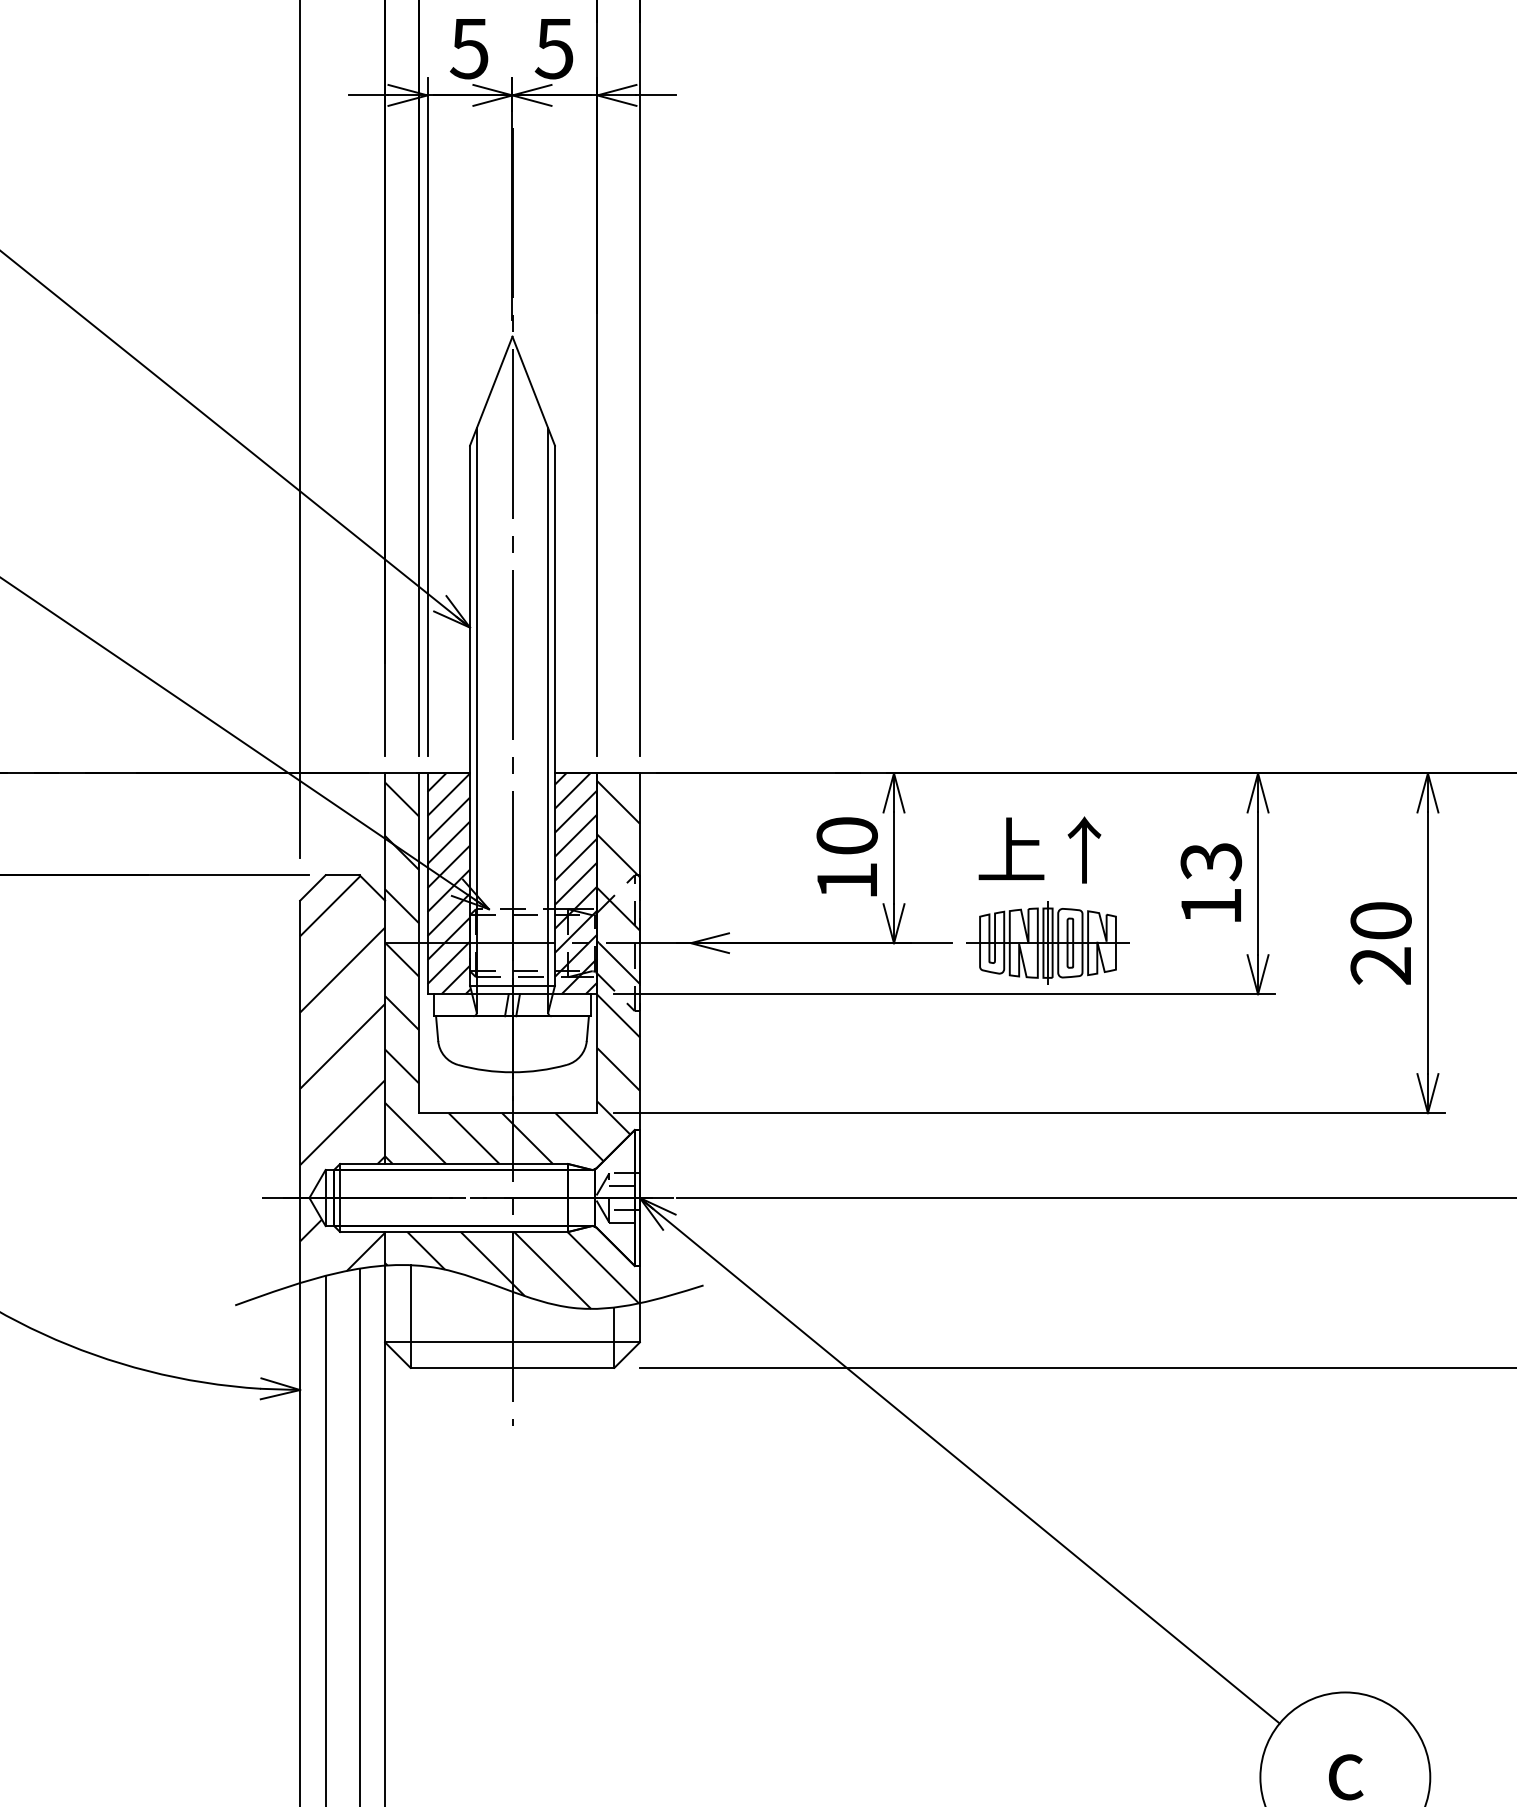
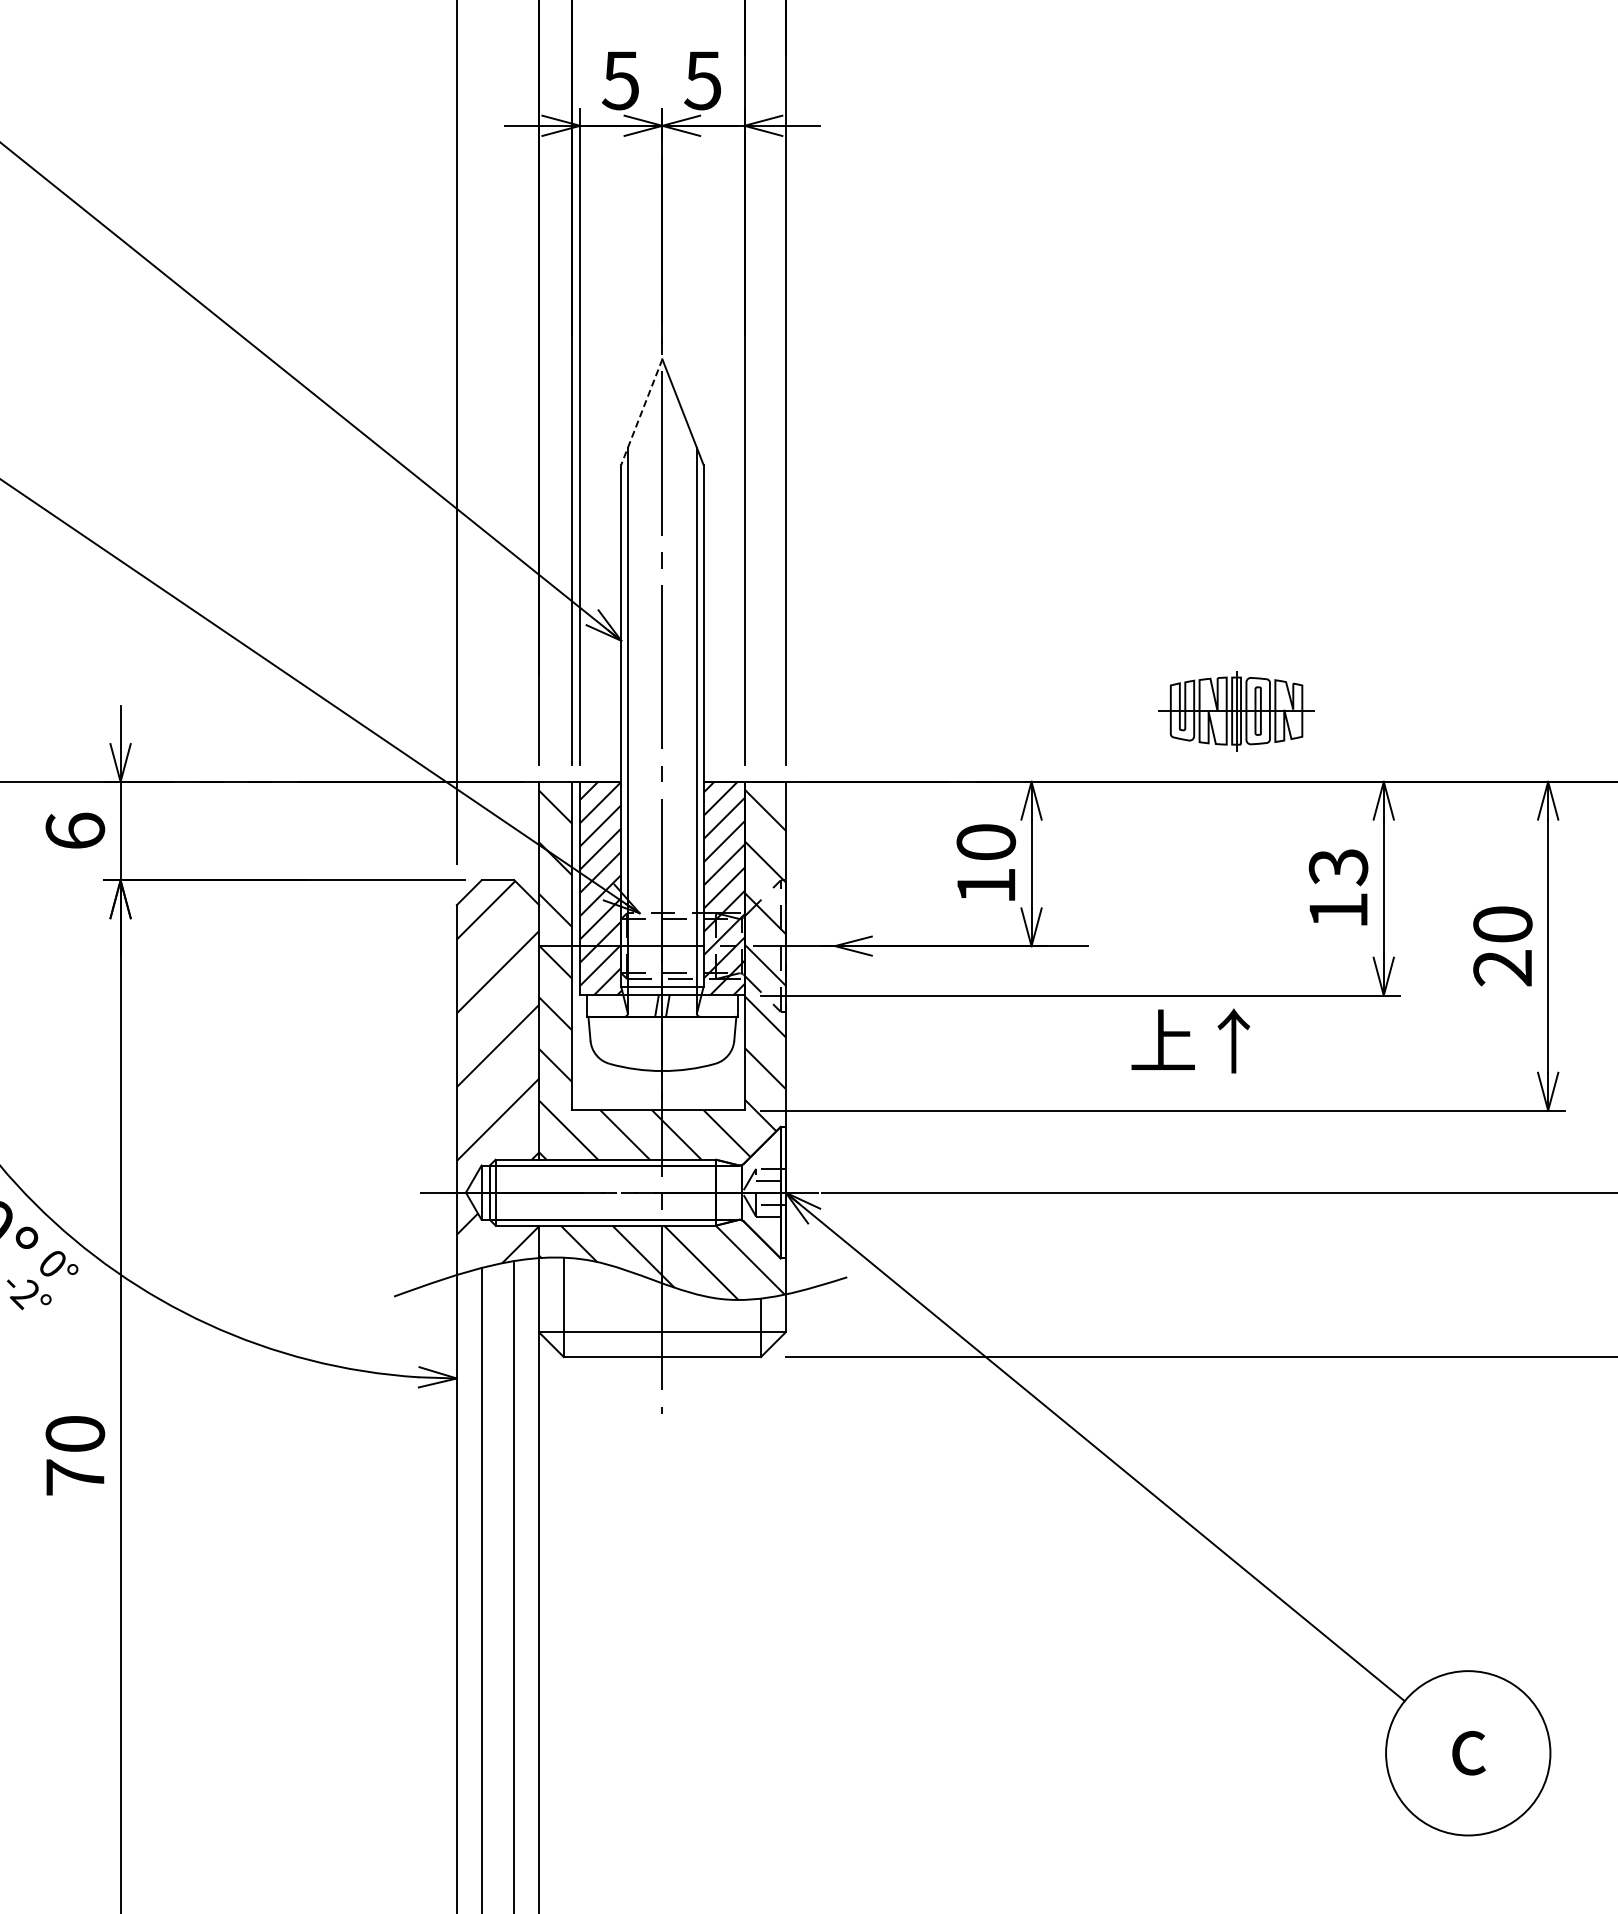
line: (490, 391) -> (641, 412), solid -> dashed
text: (1039, 849) -> (1190, 1040), moved
part: (1047, 943) -> (1236, 711), moved

